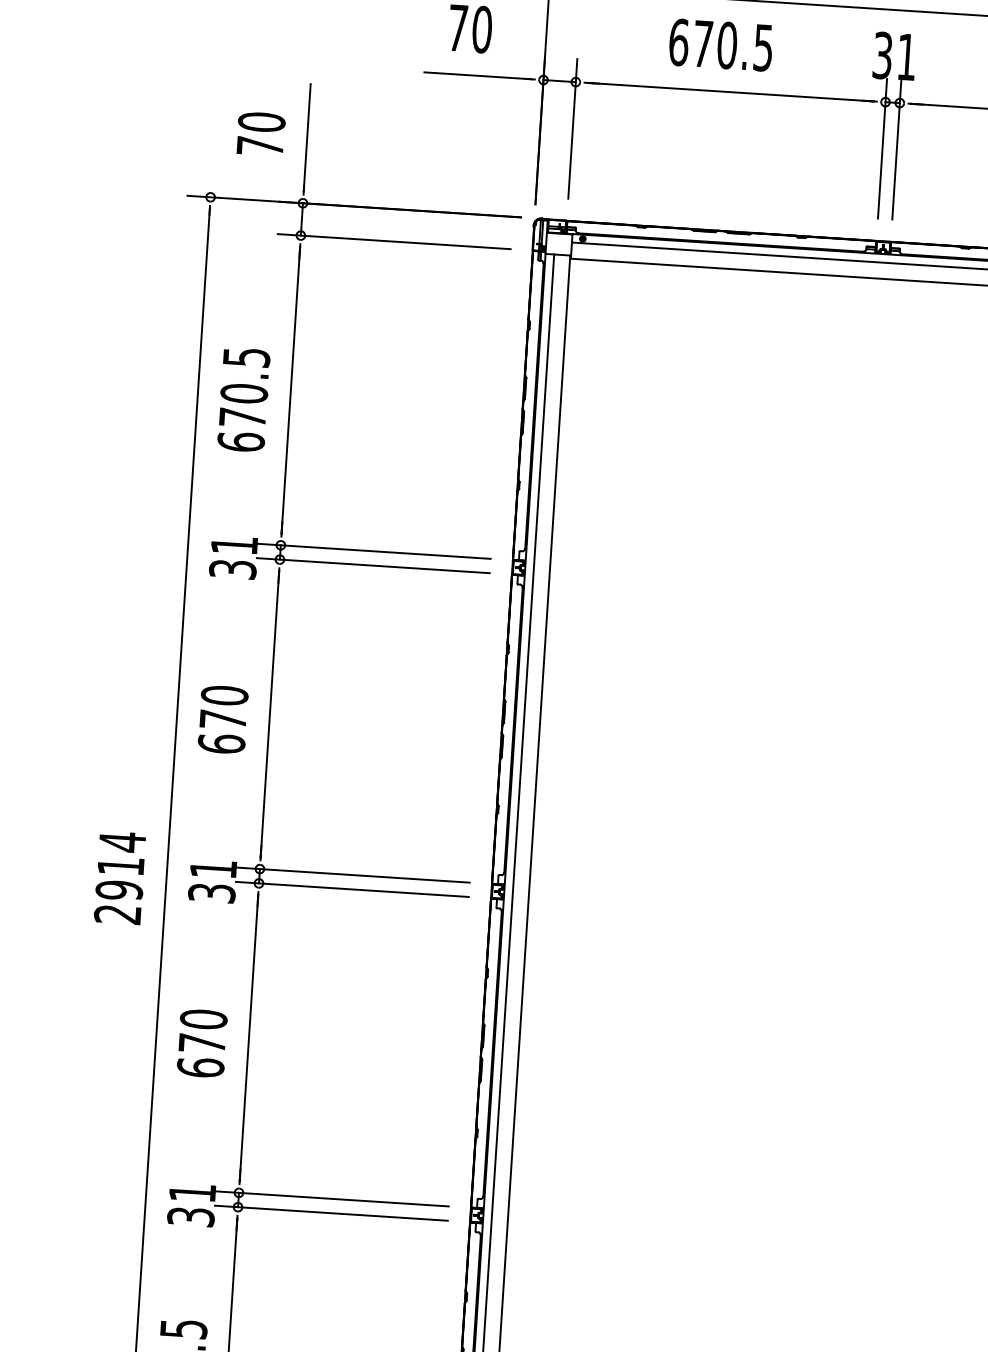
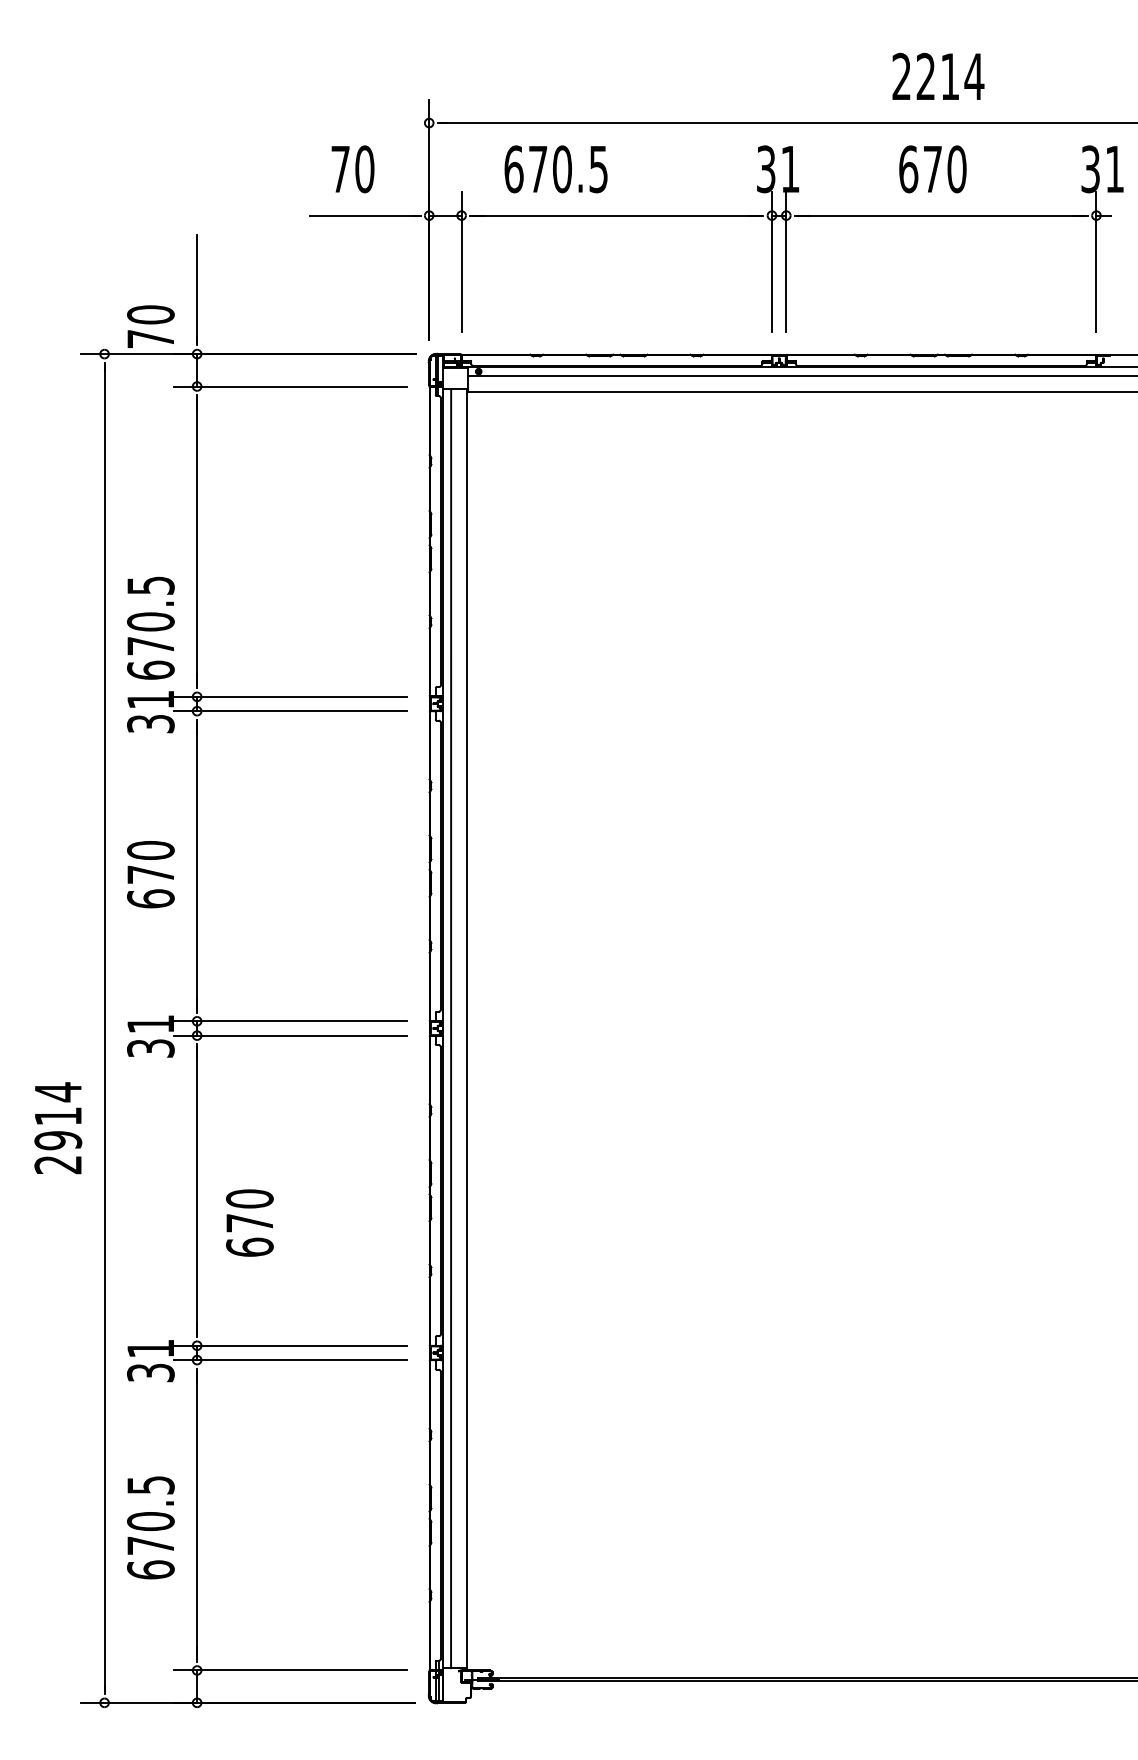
text: (720, 45) -> (555, 169), moved
text: (260, 133) -> (150, 326), moved
text: (243, 399) -> (150, 627), moved
text: (120, 878) -> (58, 1128), moved
text: (201, 1042) -> (249, 1222), moved

